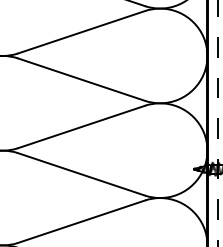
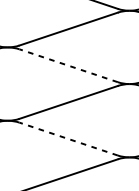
line: (81, 79) -> (68, 65), solid -> dashed
line: (81, 174) -> (68, 139), solid -> dashed

